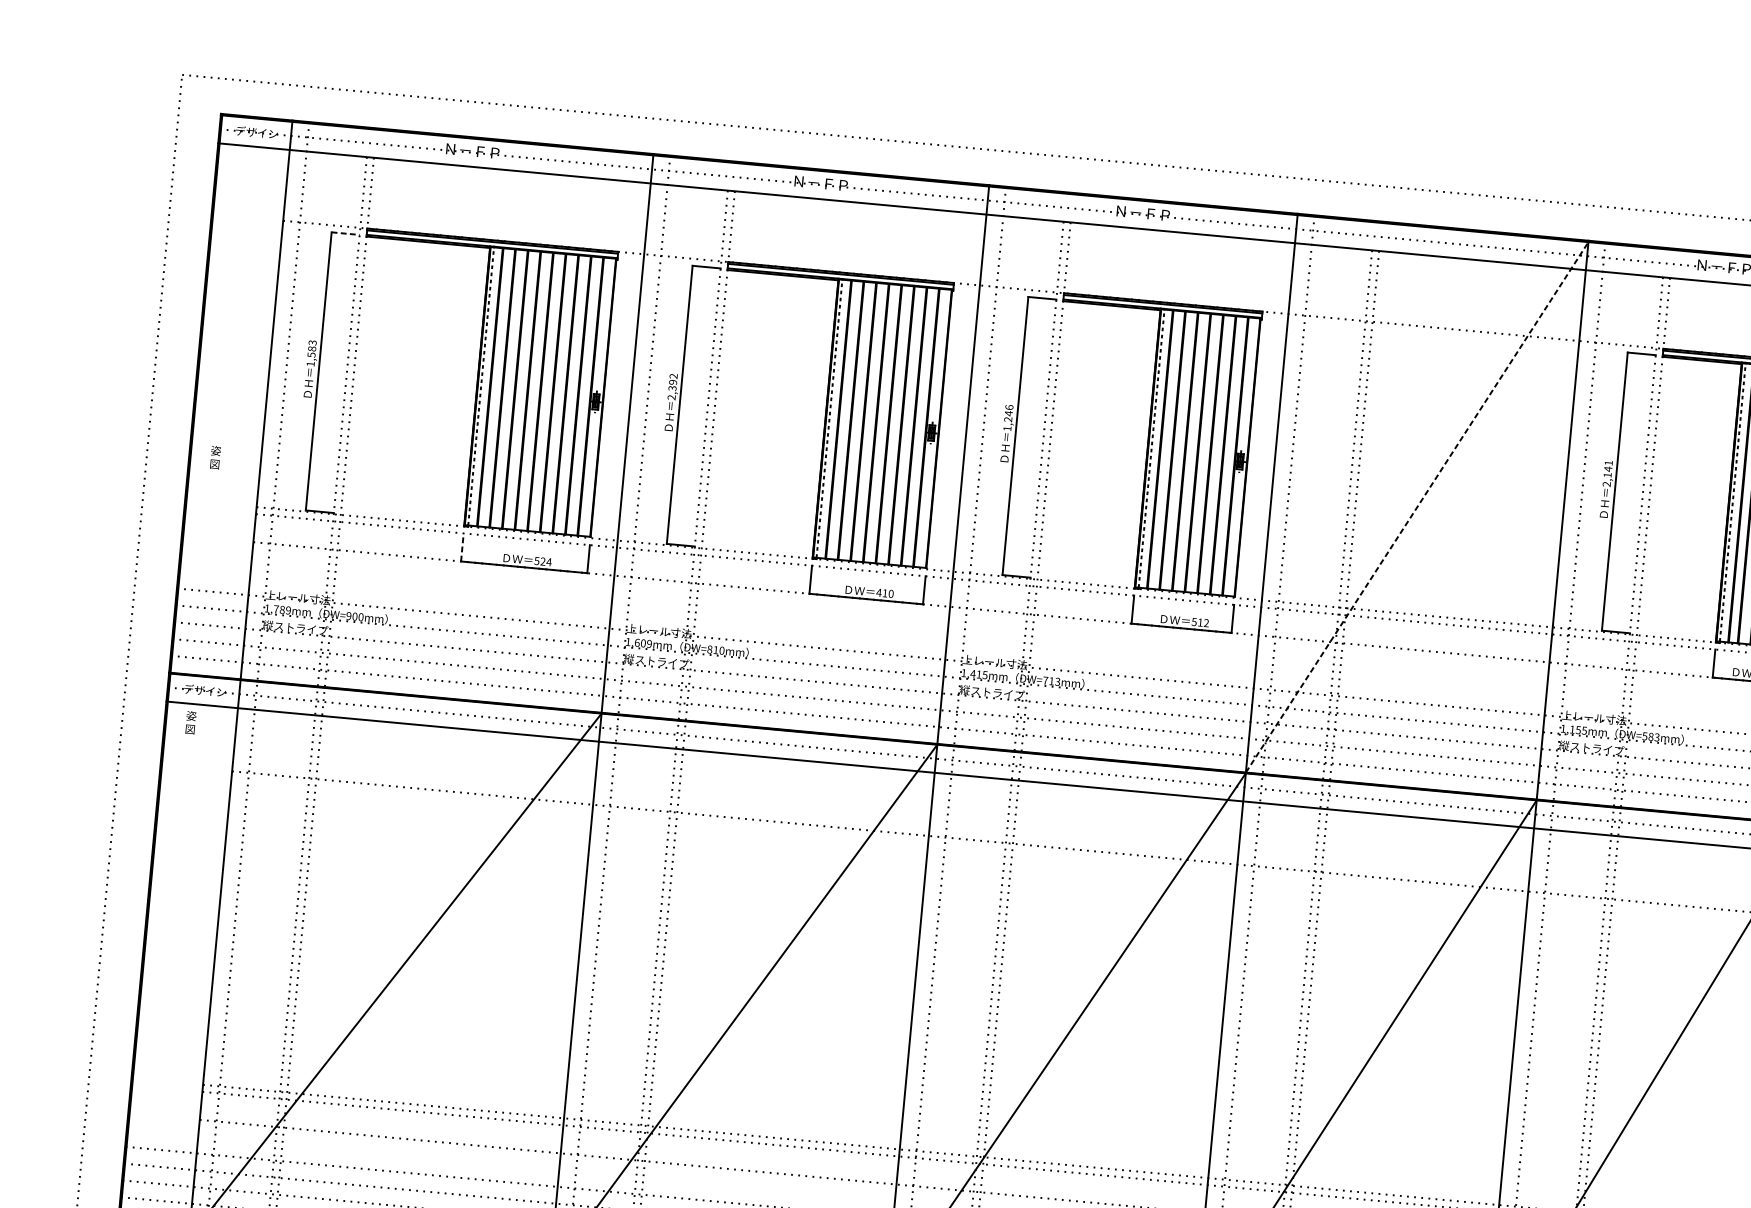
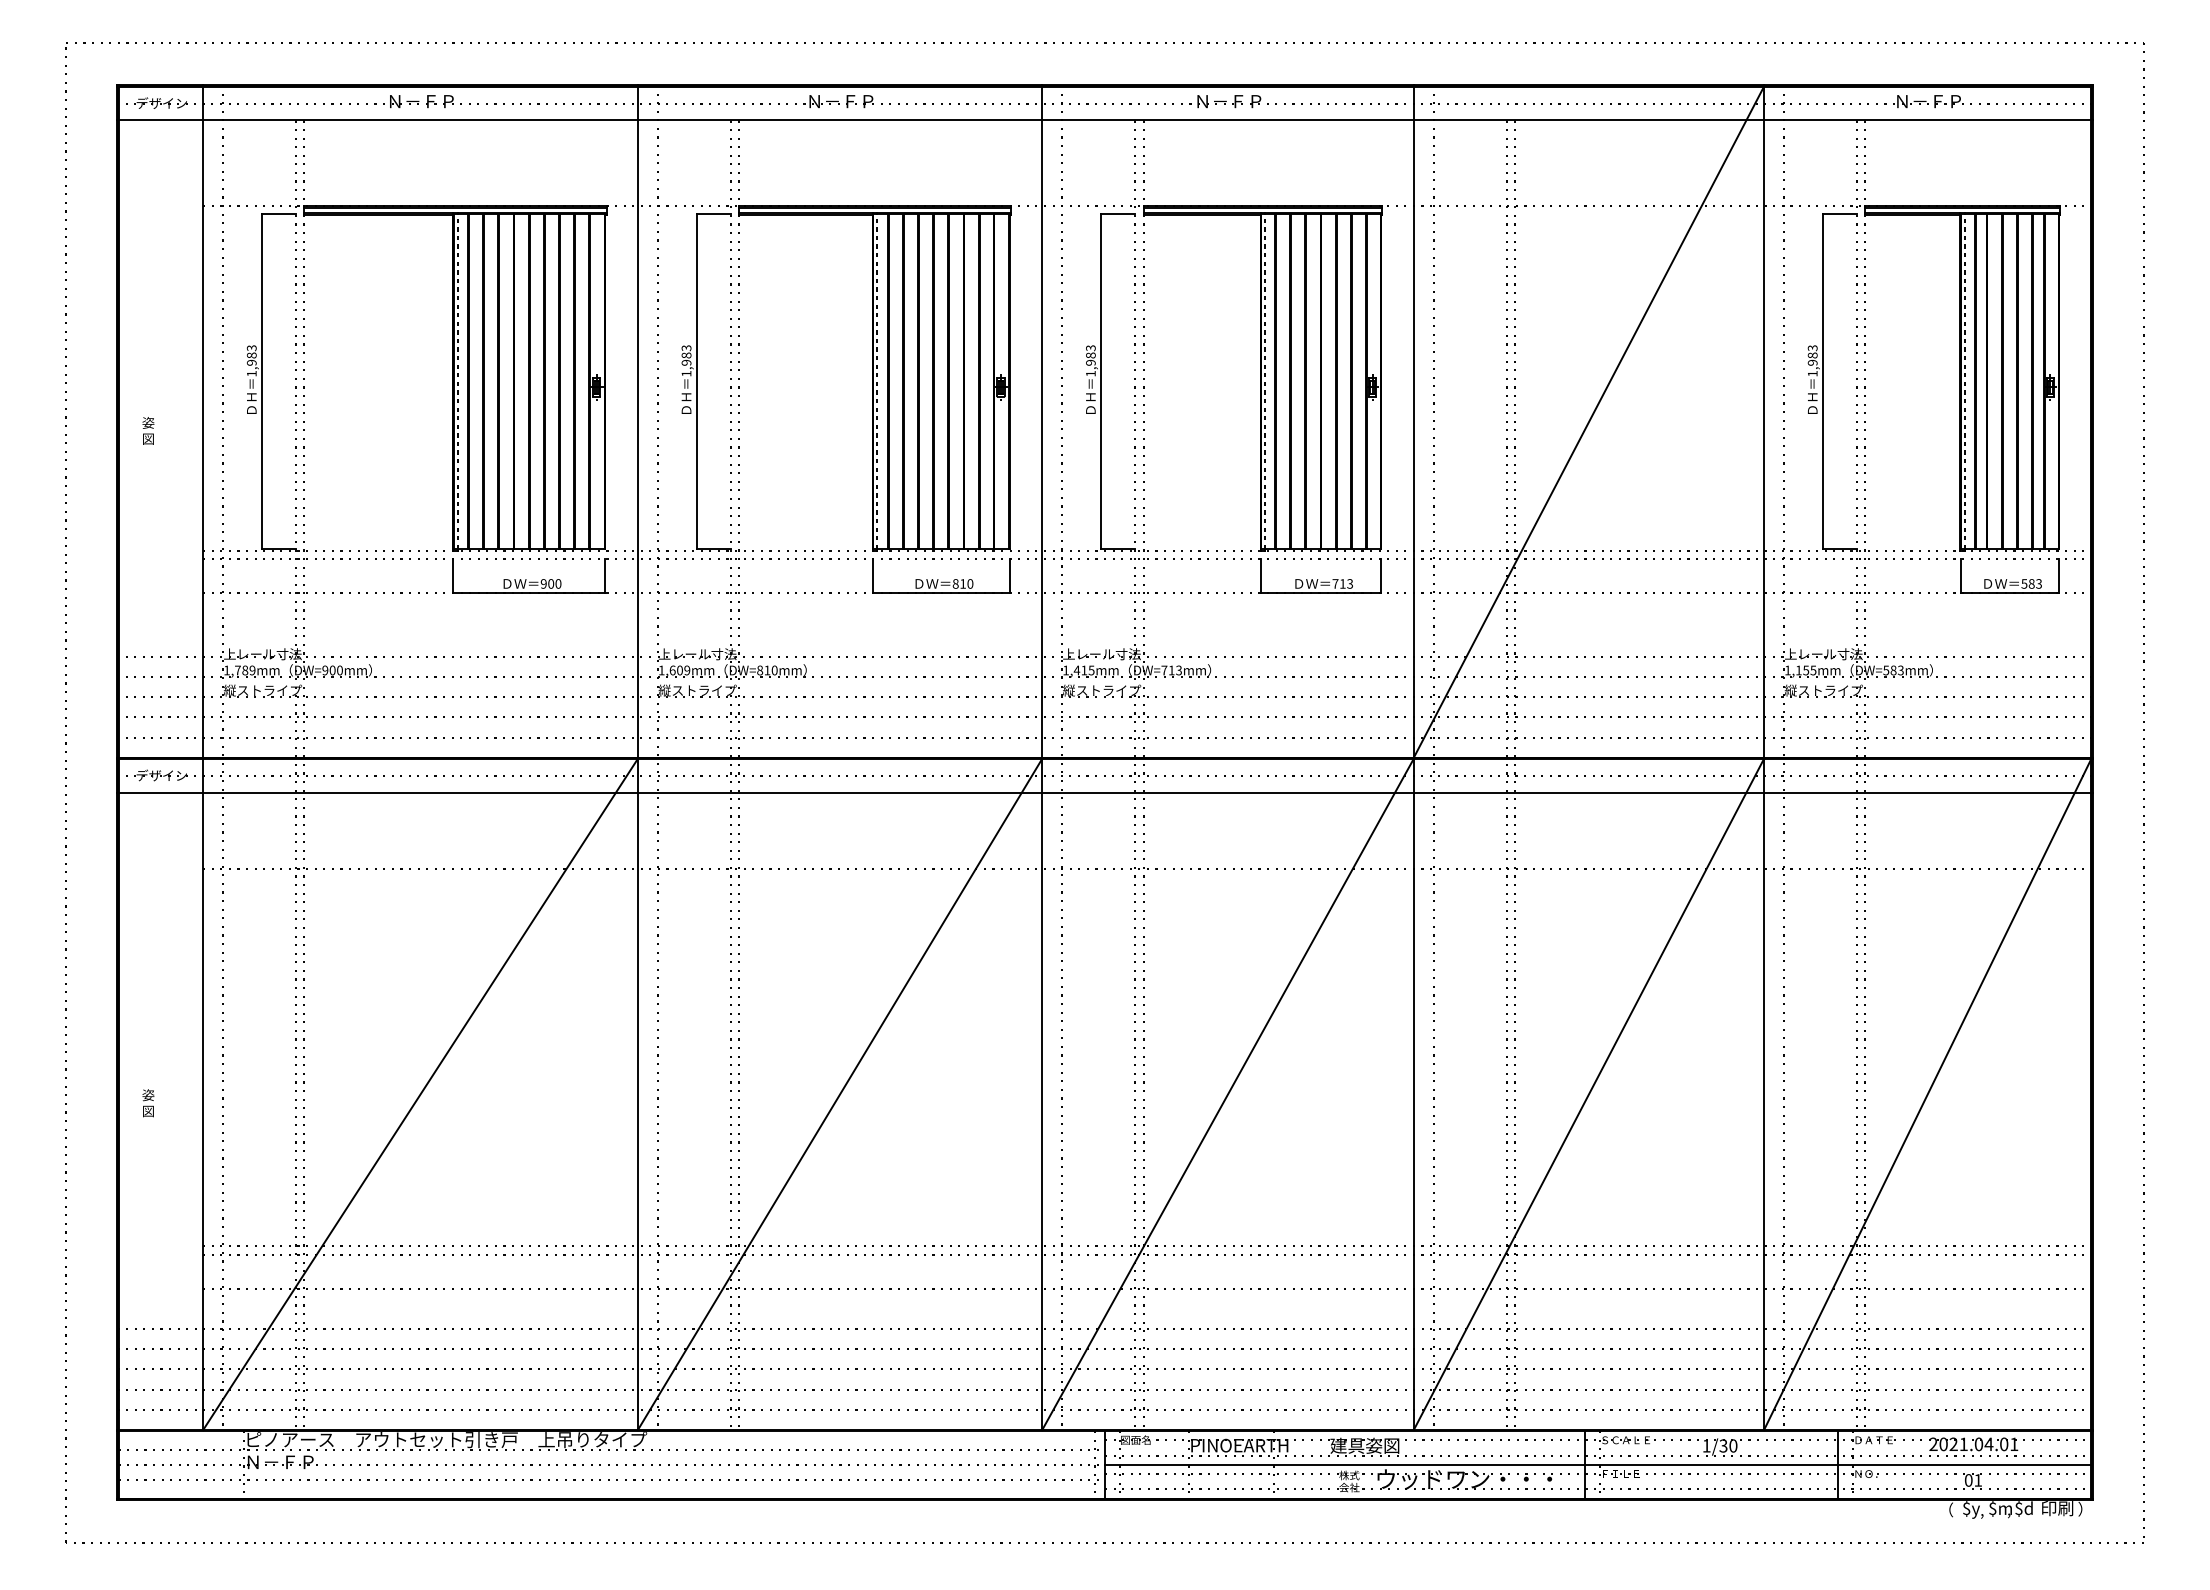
line: (345, 233) -> (279, 214), dashed -> solid
text: (311, 354) -> (251, 362), 1,583 -> 1,983
text: (672, 386) -> (686, 360), 2,392 -> 1,983
text: (1008, 413) -> (1090, 355), 1,246 -> 1,983
text: (215, 457) -> (148, 430), moved
text: (1607, 473) -> (1812, 360), 2,141 -> 1,983
line: (1416, 507) -> (1588, 422), dashed -> solid
line: (462, 547) -> (453, 575), dashed -> solid
text: (542, 561) -> (550, 583), 524 -> 900
text: (878, 592) -> (955, 583), 410 -> 810
text: (1200, 622) -> (1342, 583), 512 -> 713
text: (190, 722) -> (148, 1103), moved

